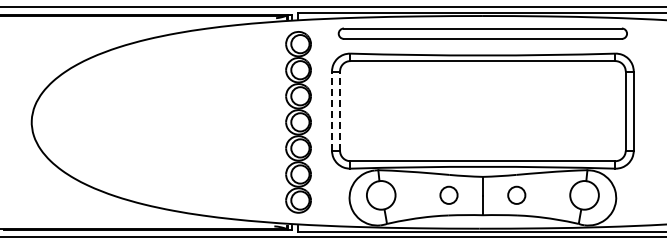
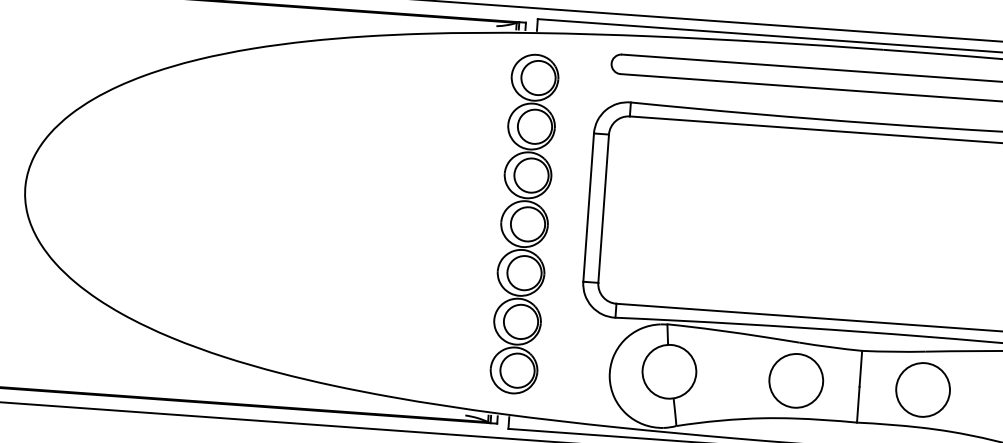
line: (332, 111) -> (589, 208), dashed -> solid
line: (340, 111) -> (604, 209), dashed -> solid
circle: (448, 195) -> (795, 381), size x1.67
circle: (516, 195) -> (922, 390), size x1.67

